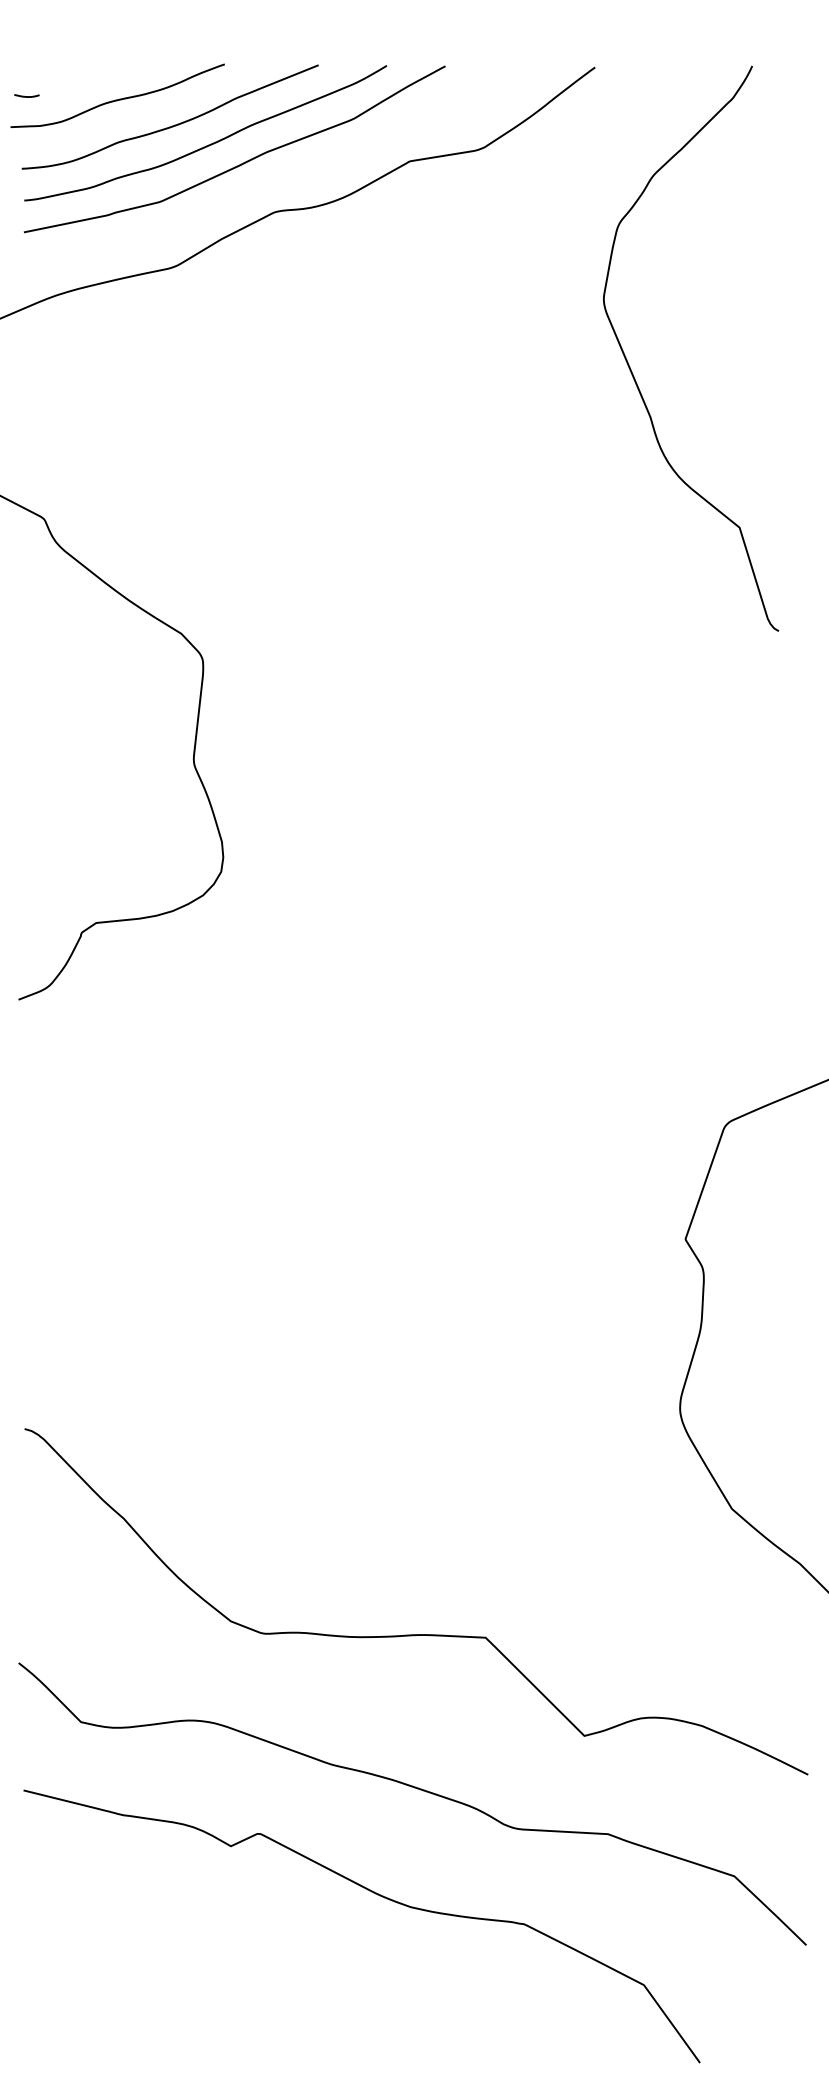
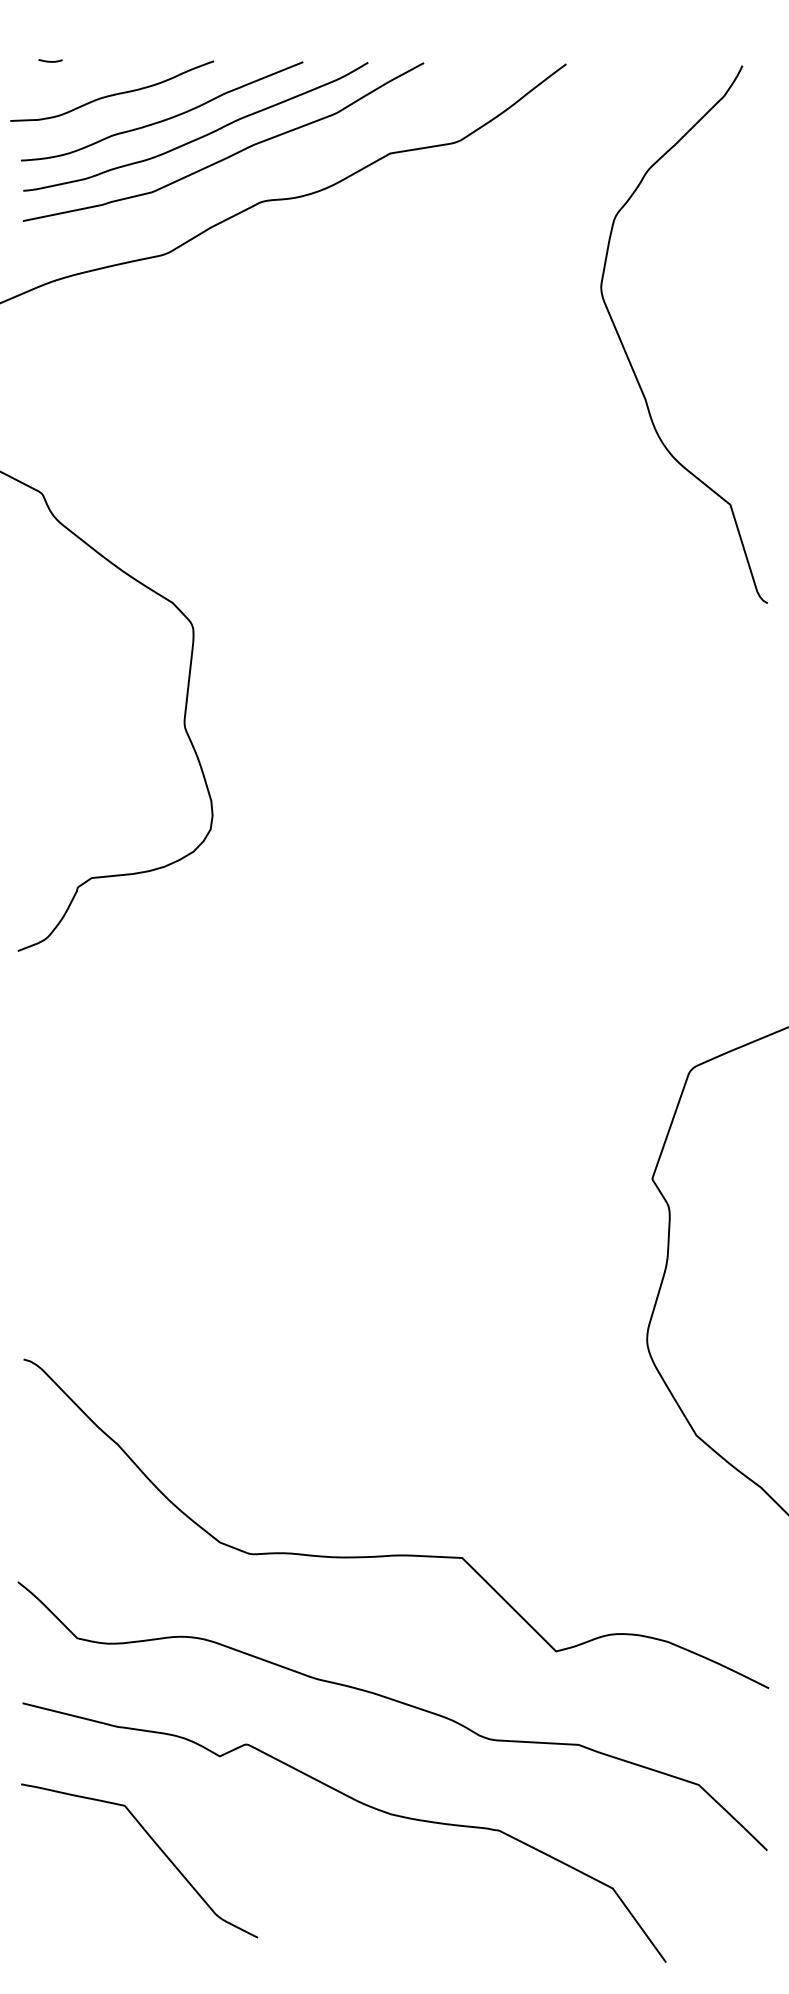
curve: (26, 96) -> (50, 61), moved
curve: (632, 371) -> (628, 356), moved
curve: (163, 1939) -> (155, 1845), added

